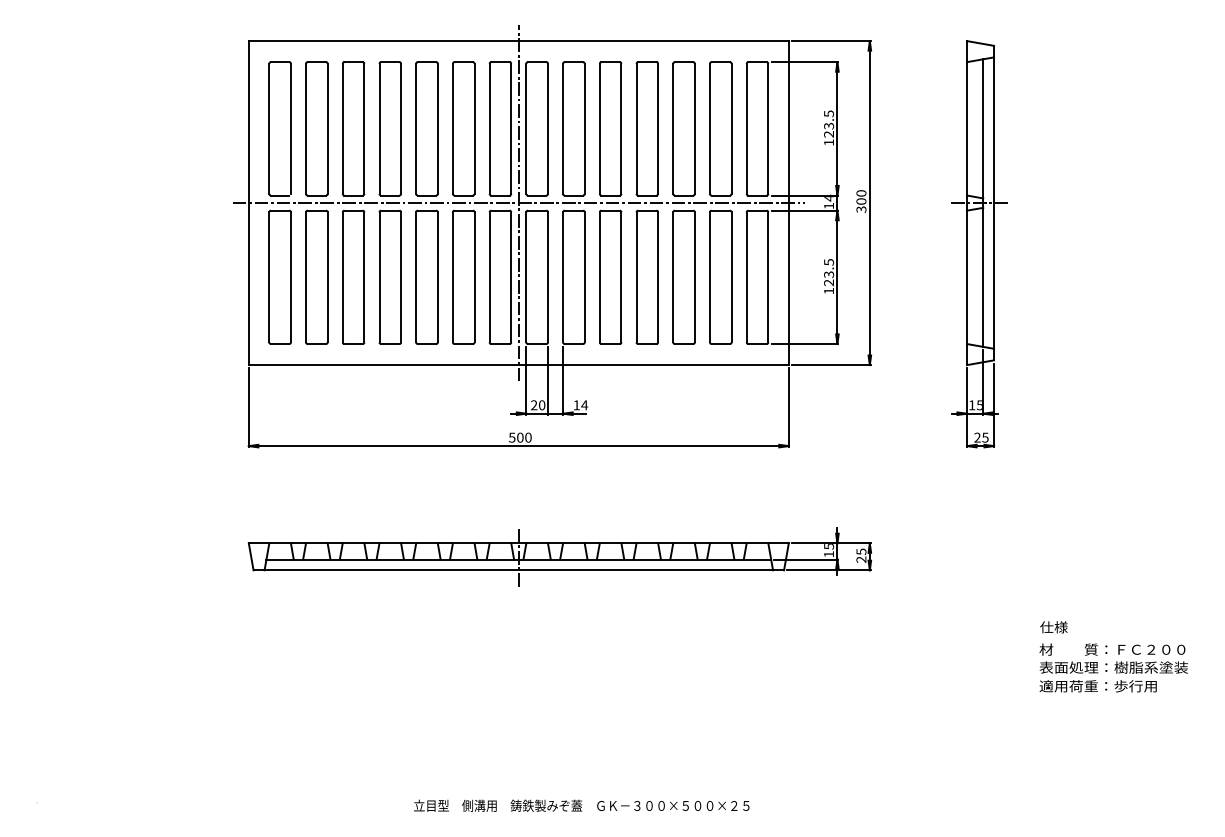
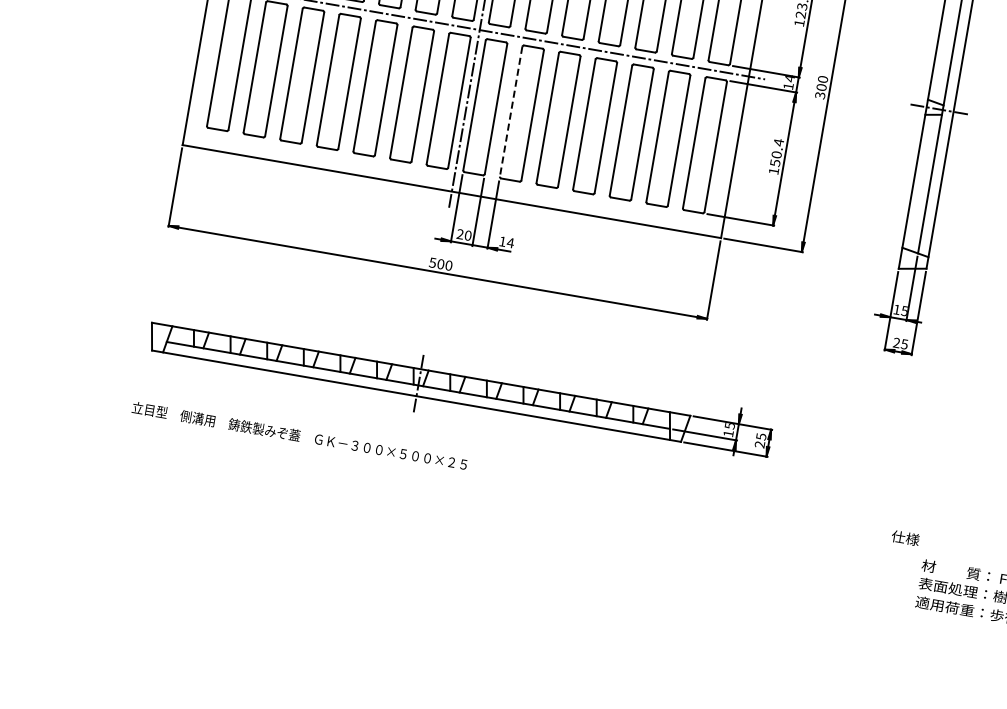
text: (829, 272) -> (777, 152), 123.5 -> 150.4
line: (563, 277) -> (511, 111), solid -> dashed
text: (1053, 627) -> (905, 538), moved
text: (581, 805) -> (299, 435), moved

